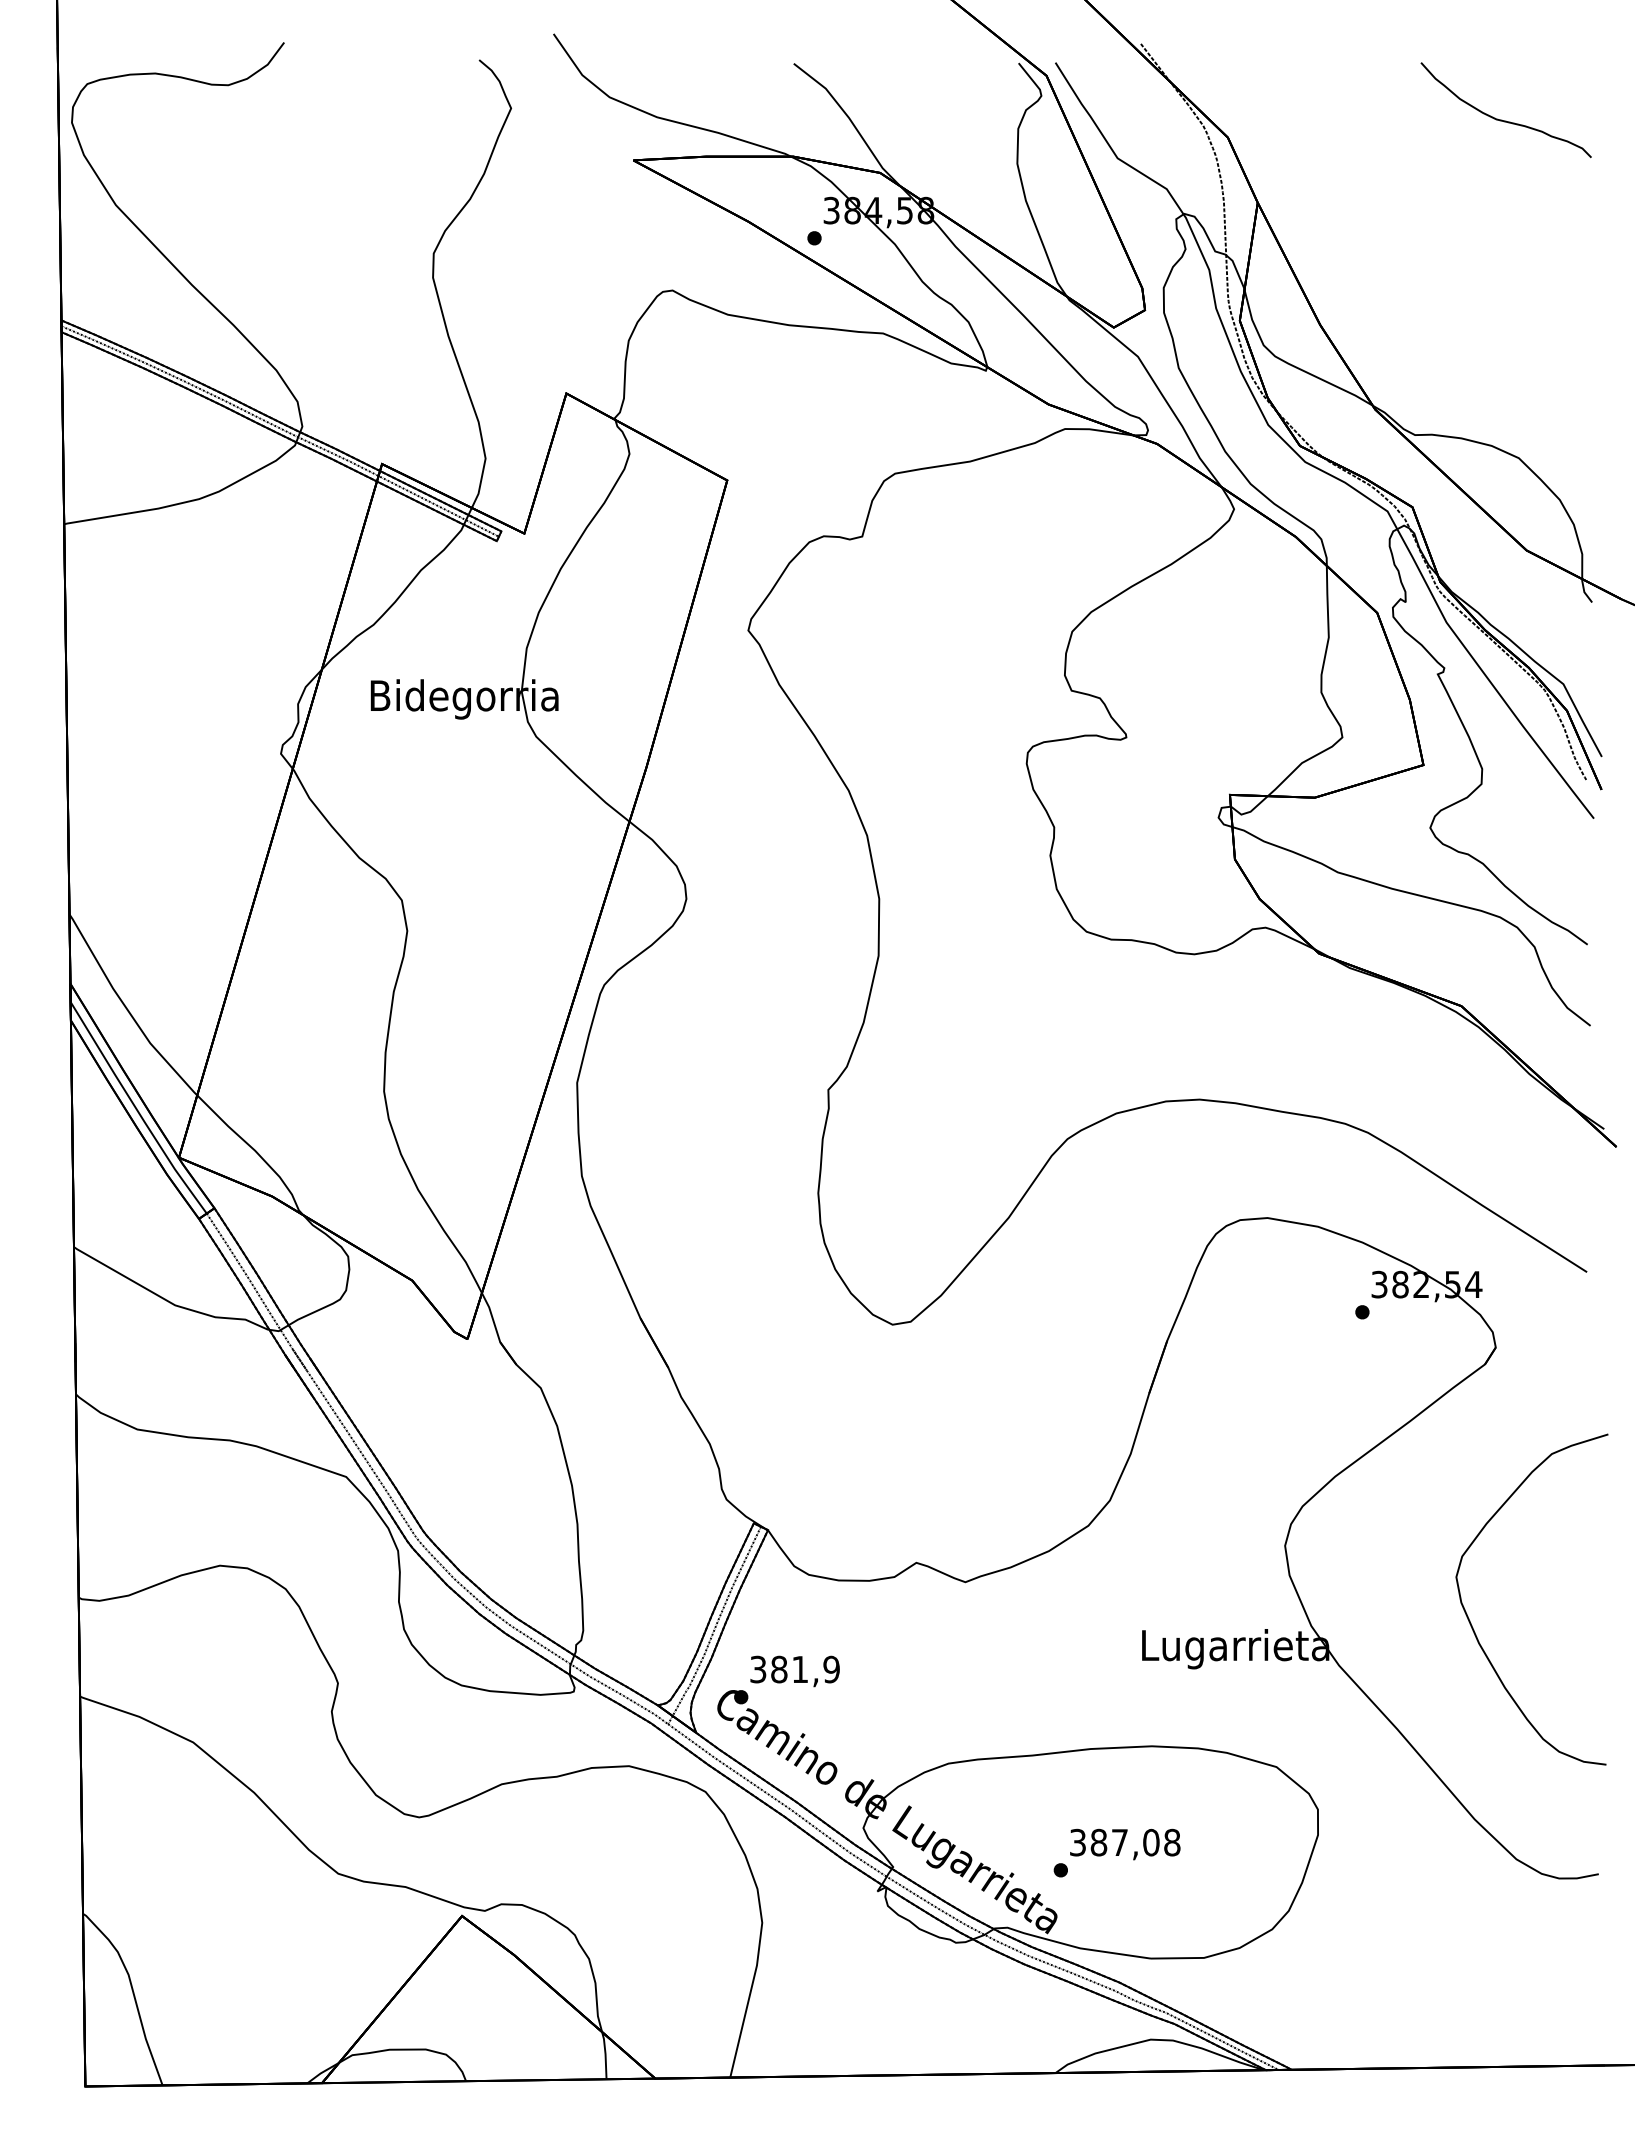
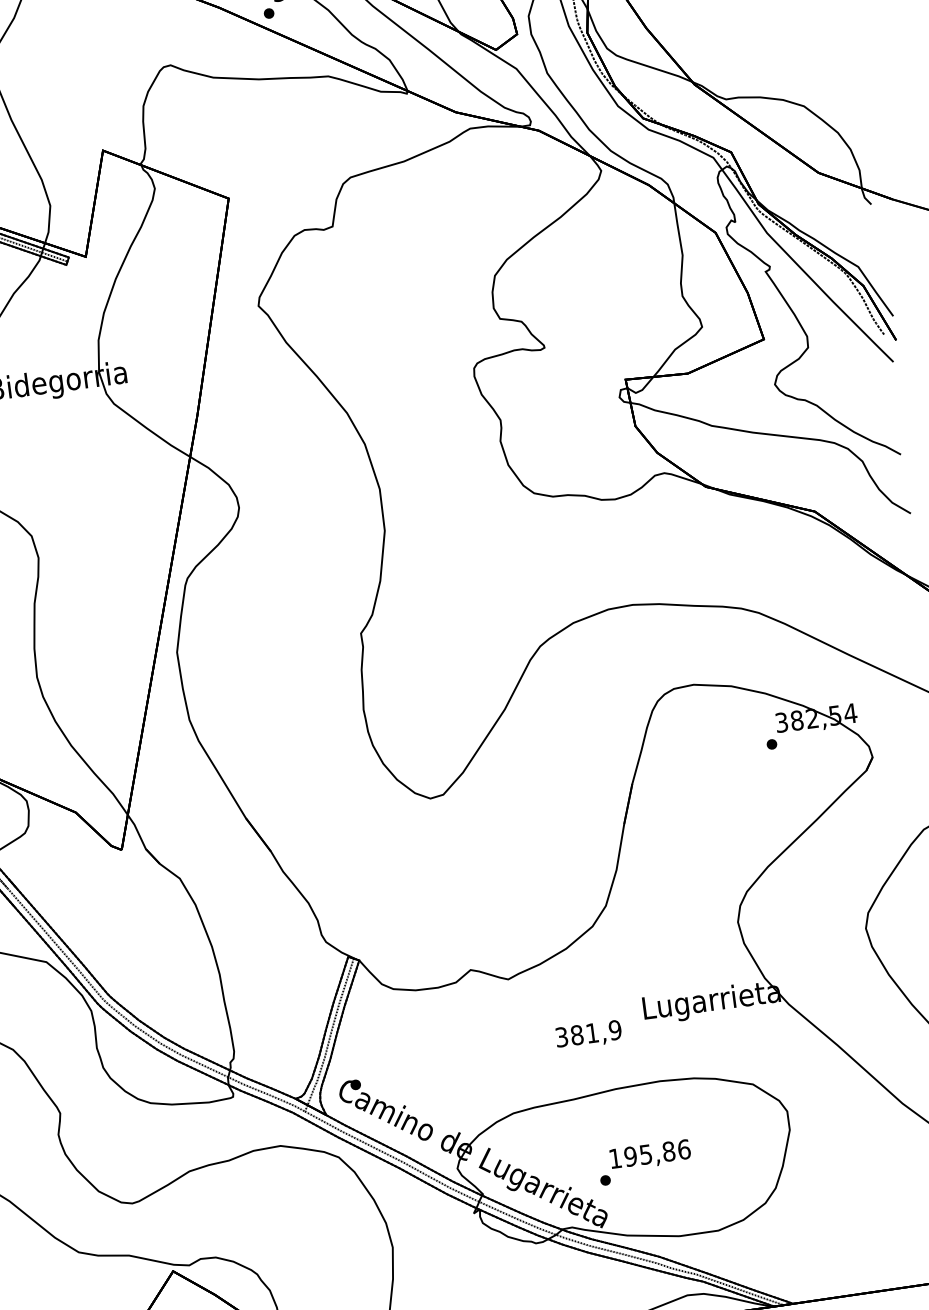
text: (794, 1671) -> (588, 1035), moved
text: (1125, 1842) -> (650, 1153), 387,08 -> 195,86

